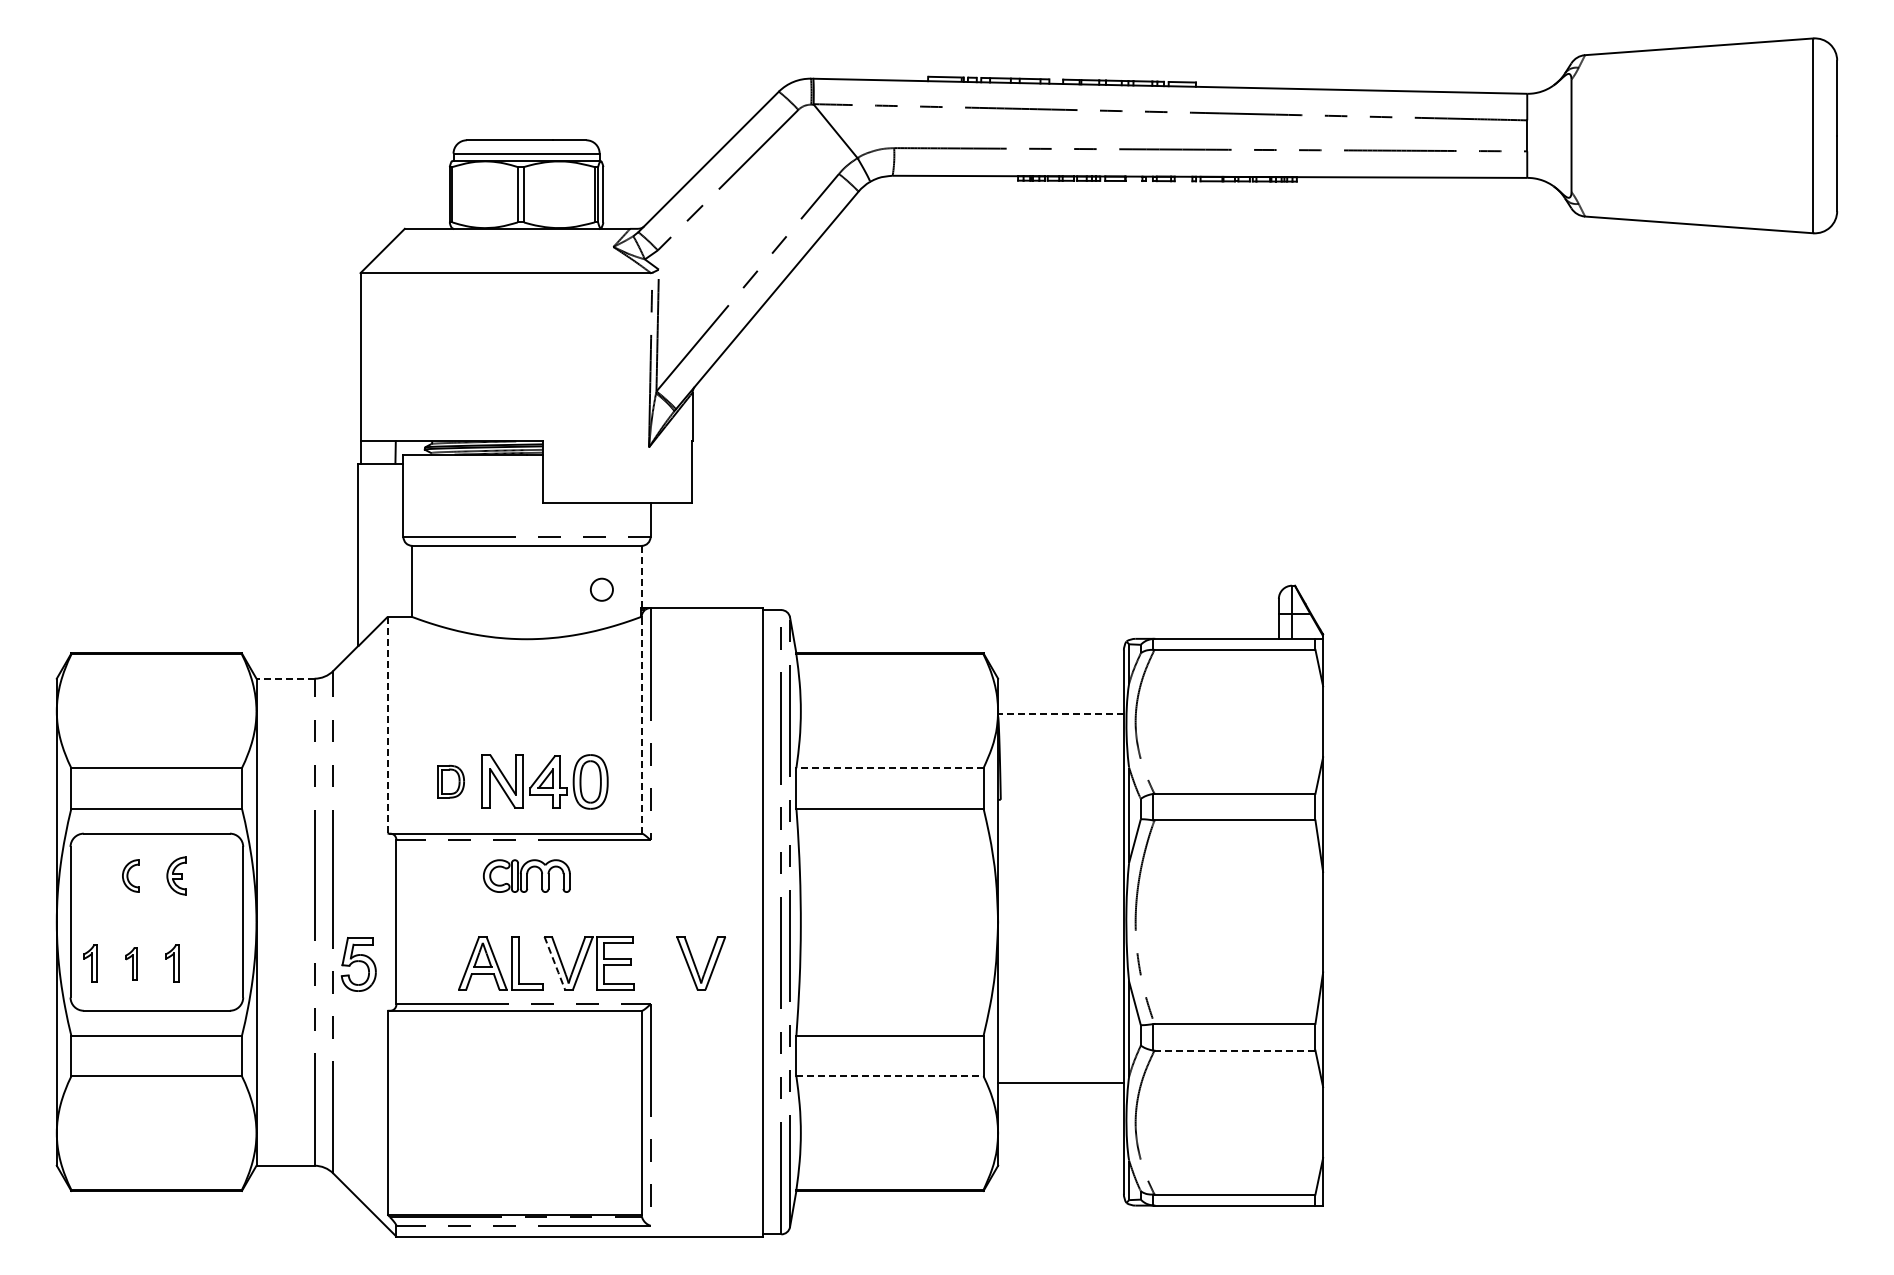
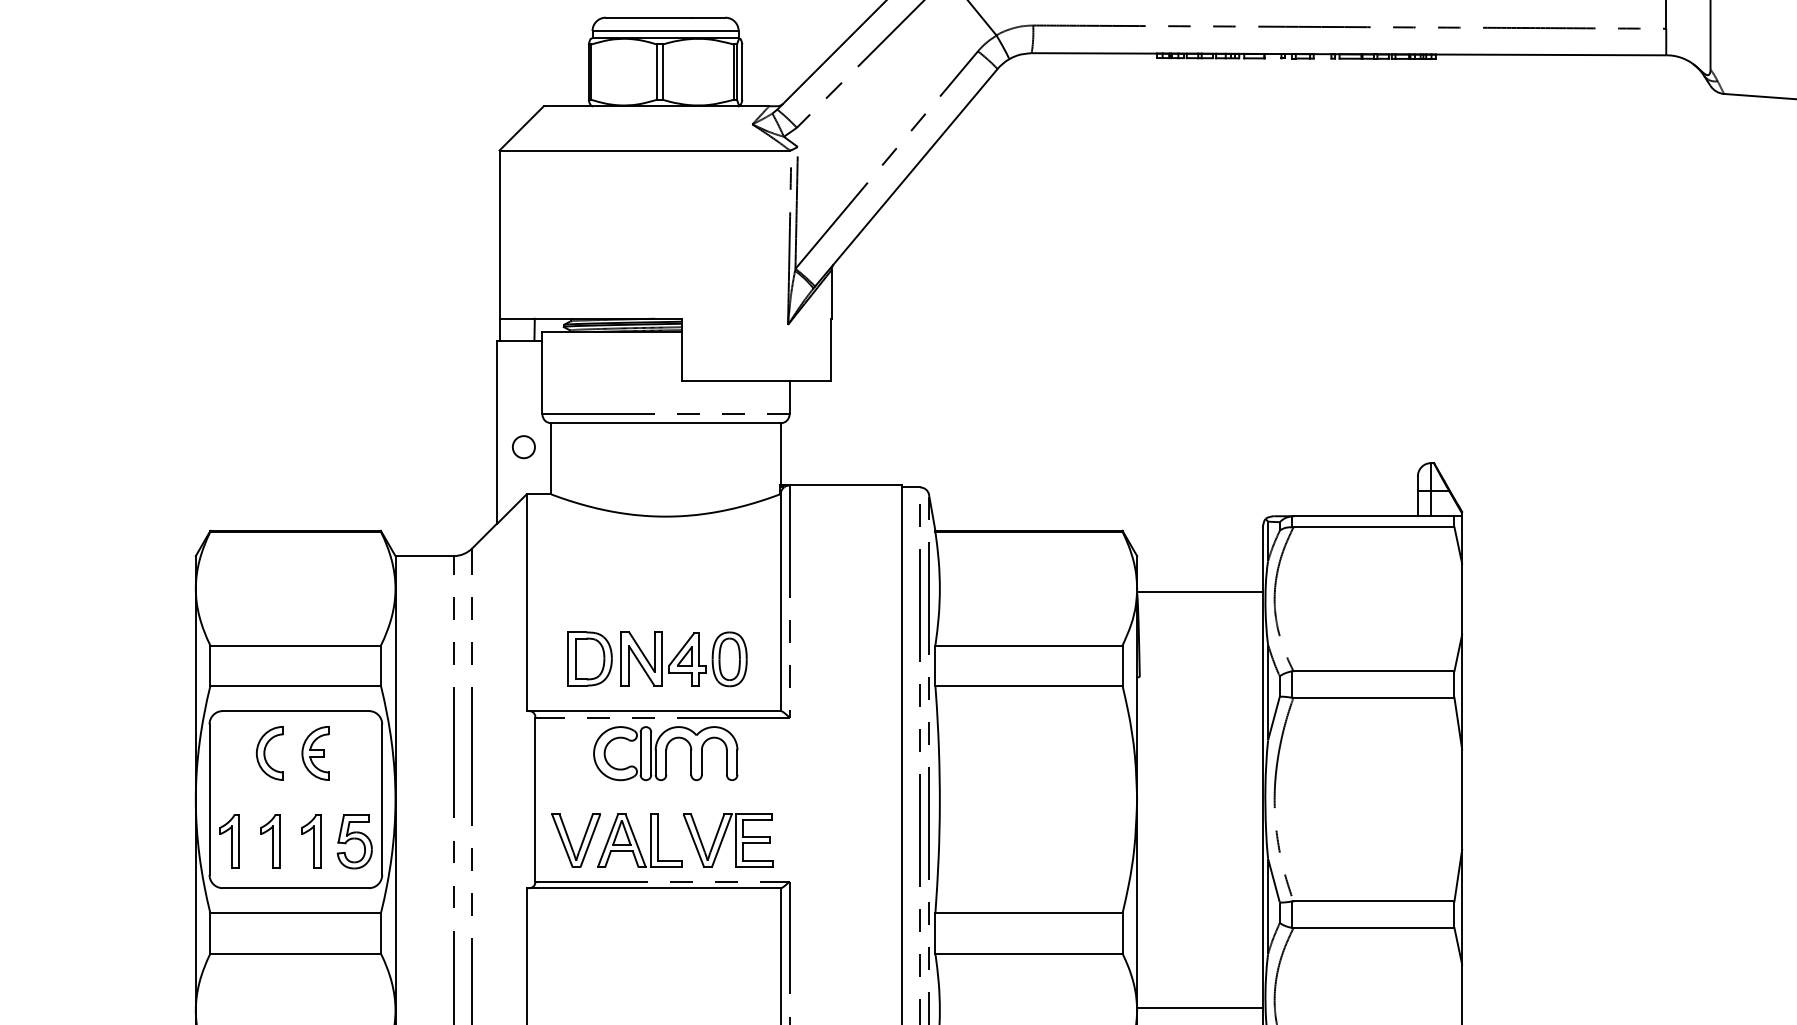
line: (641, 576) -> (780, 453), dashed -> solid
circle: (601, 589) -> (523, 446), moved
line: (285, 678) -> (424, 555), dashed -> solid
line: (1061, 714) -> (1200, 591), dashed -> solid
line: (641, 724) -> (780, 601), dashed -> solid
line: (387, 725) -> (526, 602), dashed -> solid
line: (889, 768) -> (1028, 645), dashed -> solid
part: (450, 781) -> (589, 658), size x1.67
part: (130, 875) -> (269, 752), size x1.67
part: (176, 875) -> (315, 752), size x1.43
part: (526, 875) -> (665, 752), size x1.67
part: (90, 963) -> (229, 840), size x1.43
part: (131, 963) -> (270, 840), size x1.67
part: (172, 963) -> (311, 840), size x1.43
line: (554, 963) -> (693, 840), dashed -> solid
part: (700, 963) -> (575, 840), moved
part: (358, 964) -> (354, 841), moved
line: (1234, 1050) -> (1373, 927), dashed -> solid
line: (889, 1076) -> (1028, 953), dashed -> solid
line: (1060, 1083) -> (1199, 1007), moved

